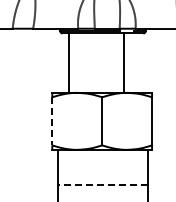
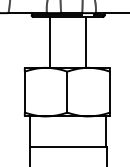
line: (68, 62) -> (49, 41), moved
line: (52, 121) -> (24, 92), dashed -> solid
line: (102, 185) -> (67, 146), dashed -> solid

